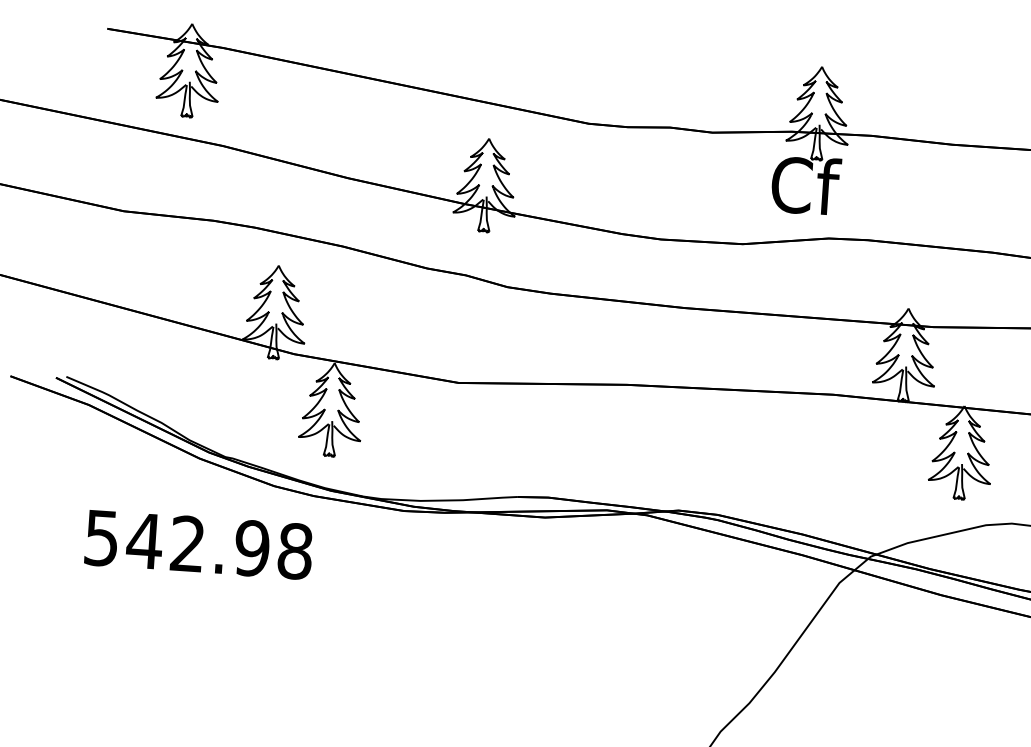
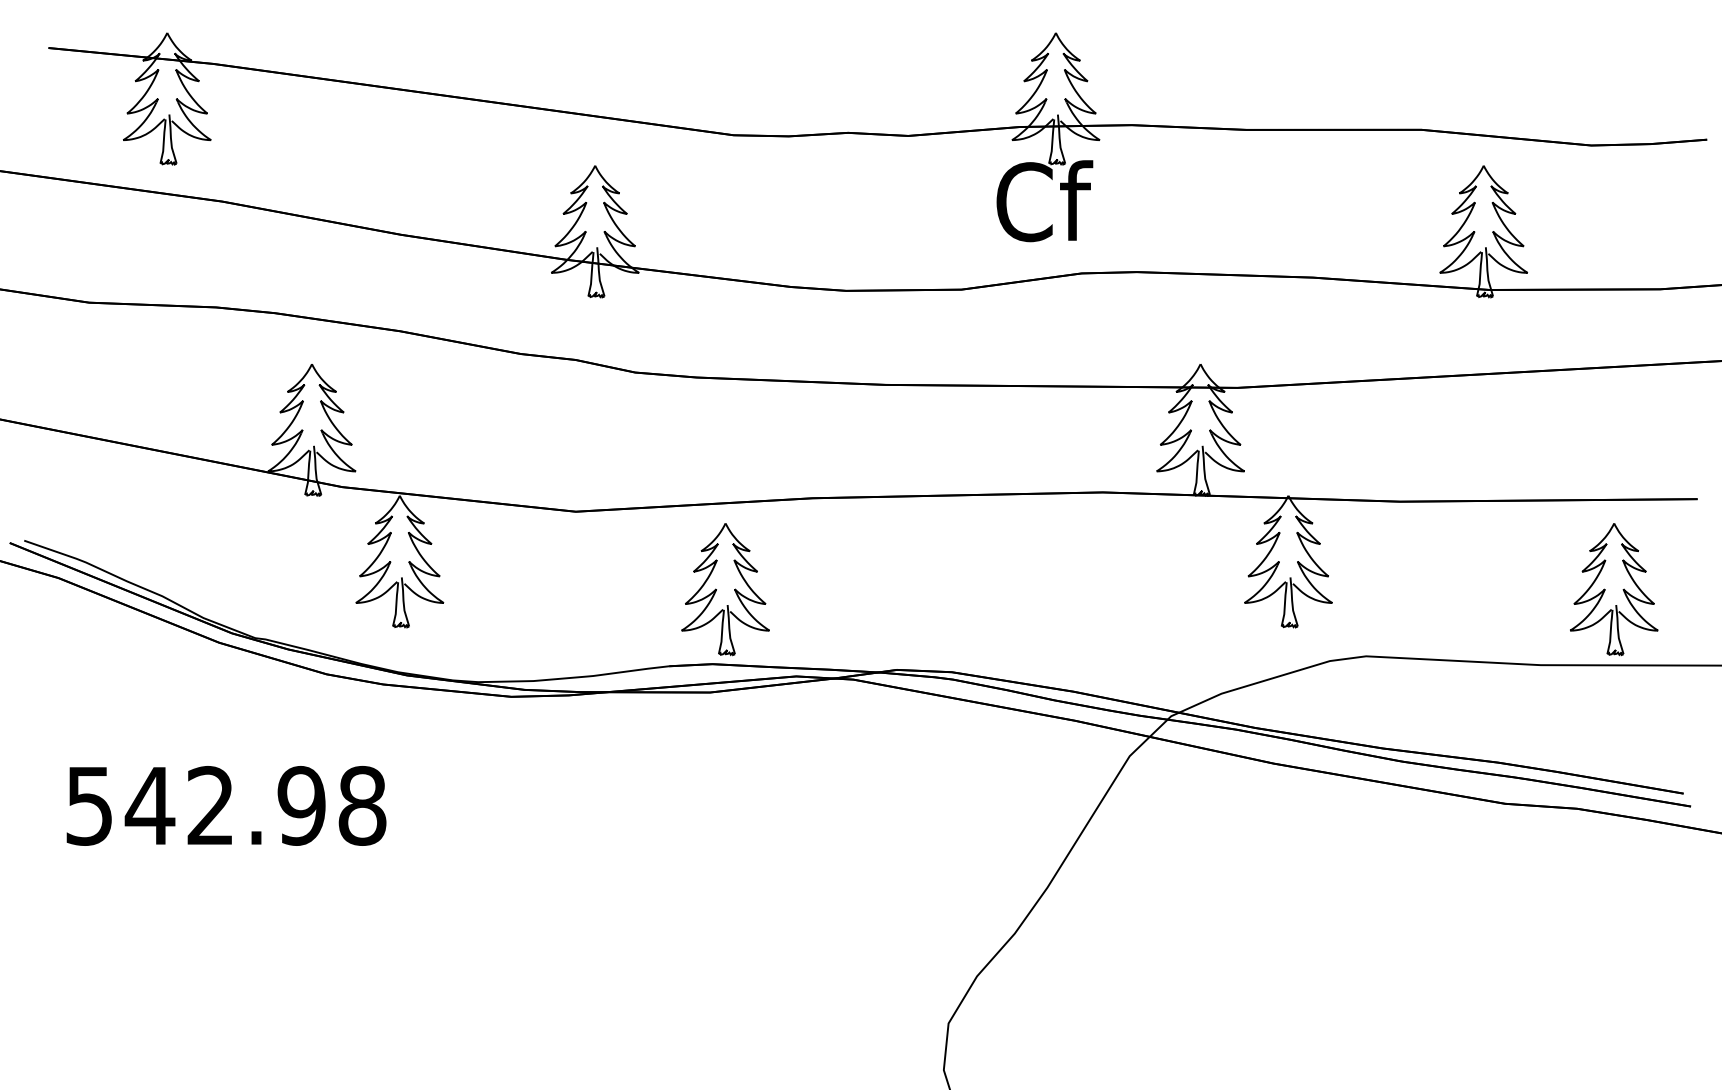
part: (561, 445) -> (725, 589), added
text: (198, 544) -> (226, 805), moved

